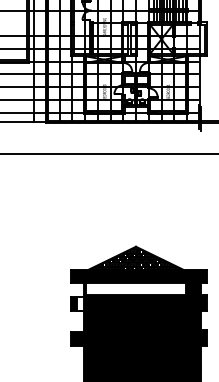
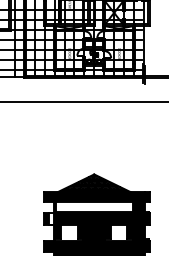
fill: (104, 321) -> (69, 232), removed
fill: (167, 321) -> (118, 232), removed

